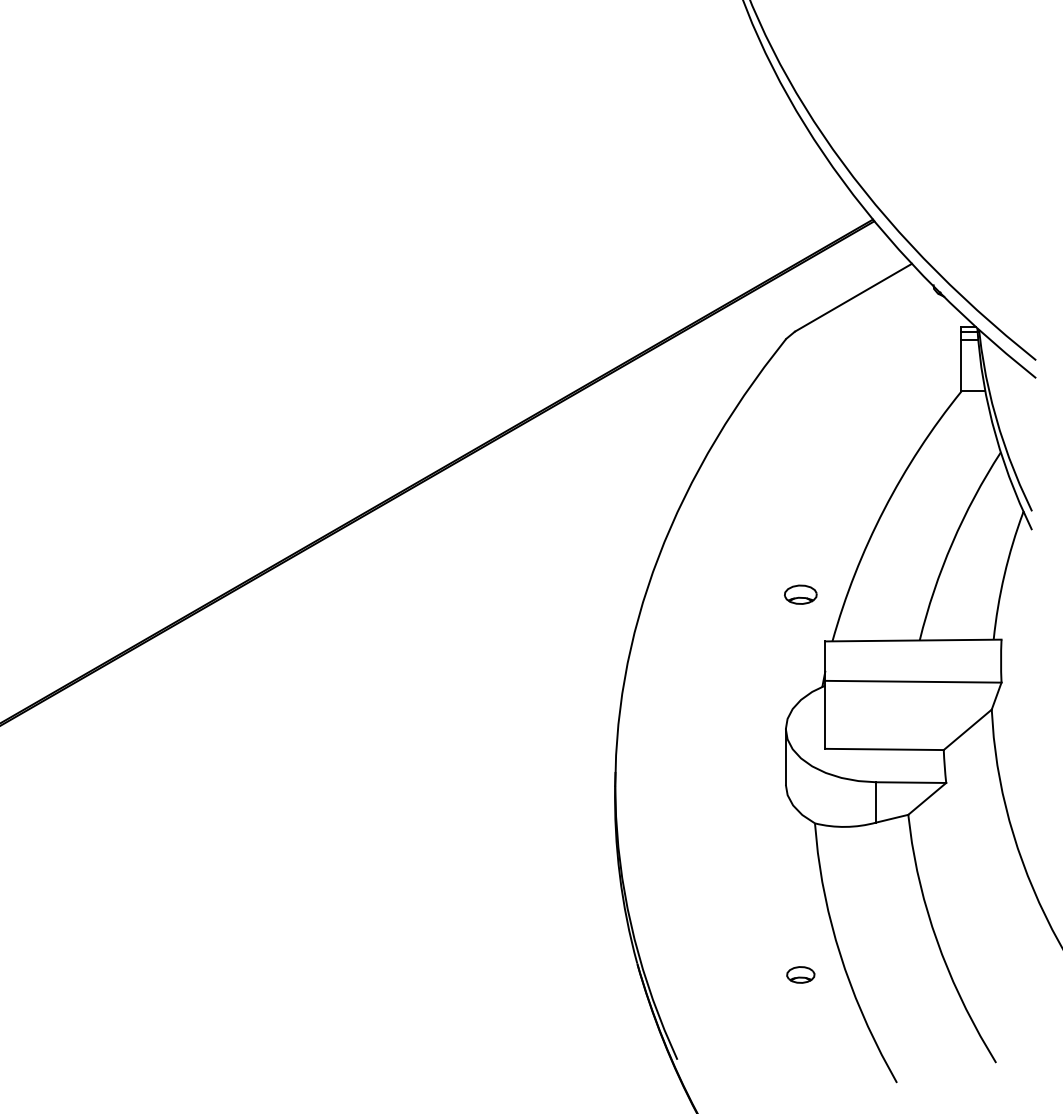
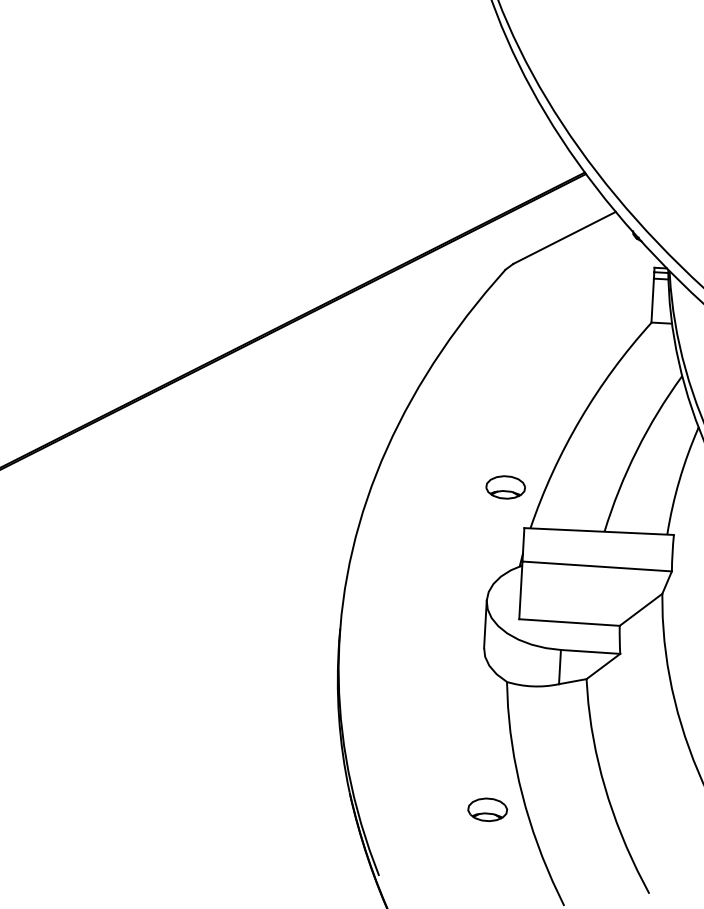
part: (800, 594) -> (505, 487), size x1.43
part: (800, 974) -> (487, 809), size x1.67

